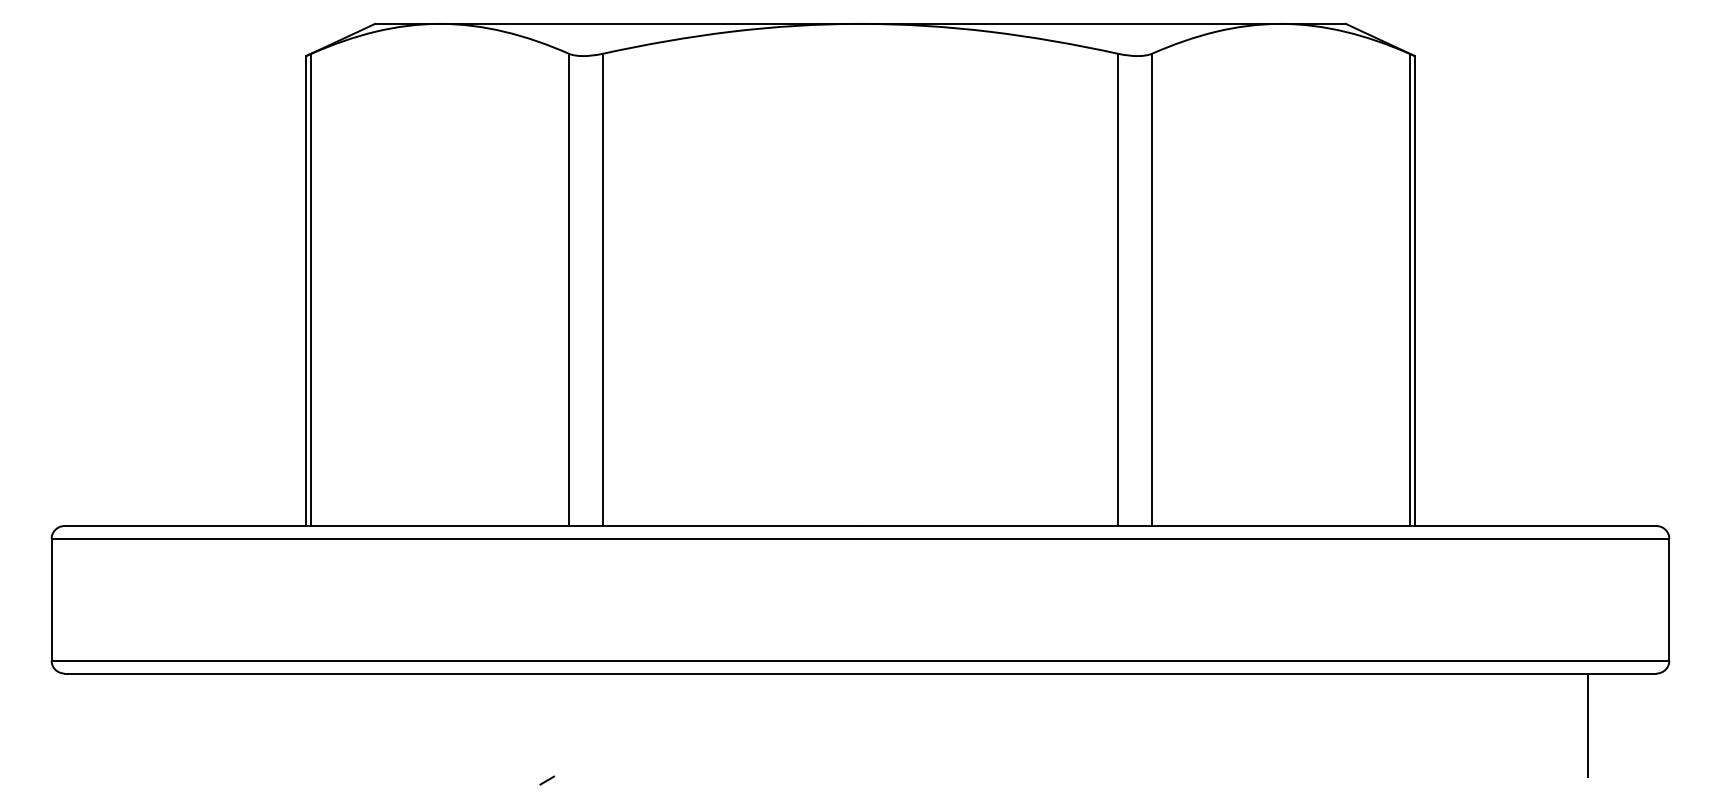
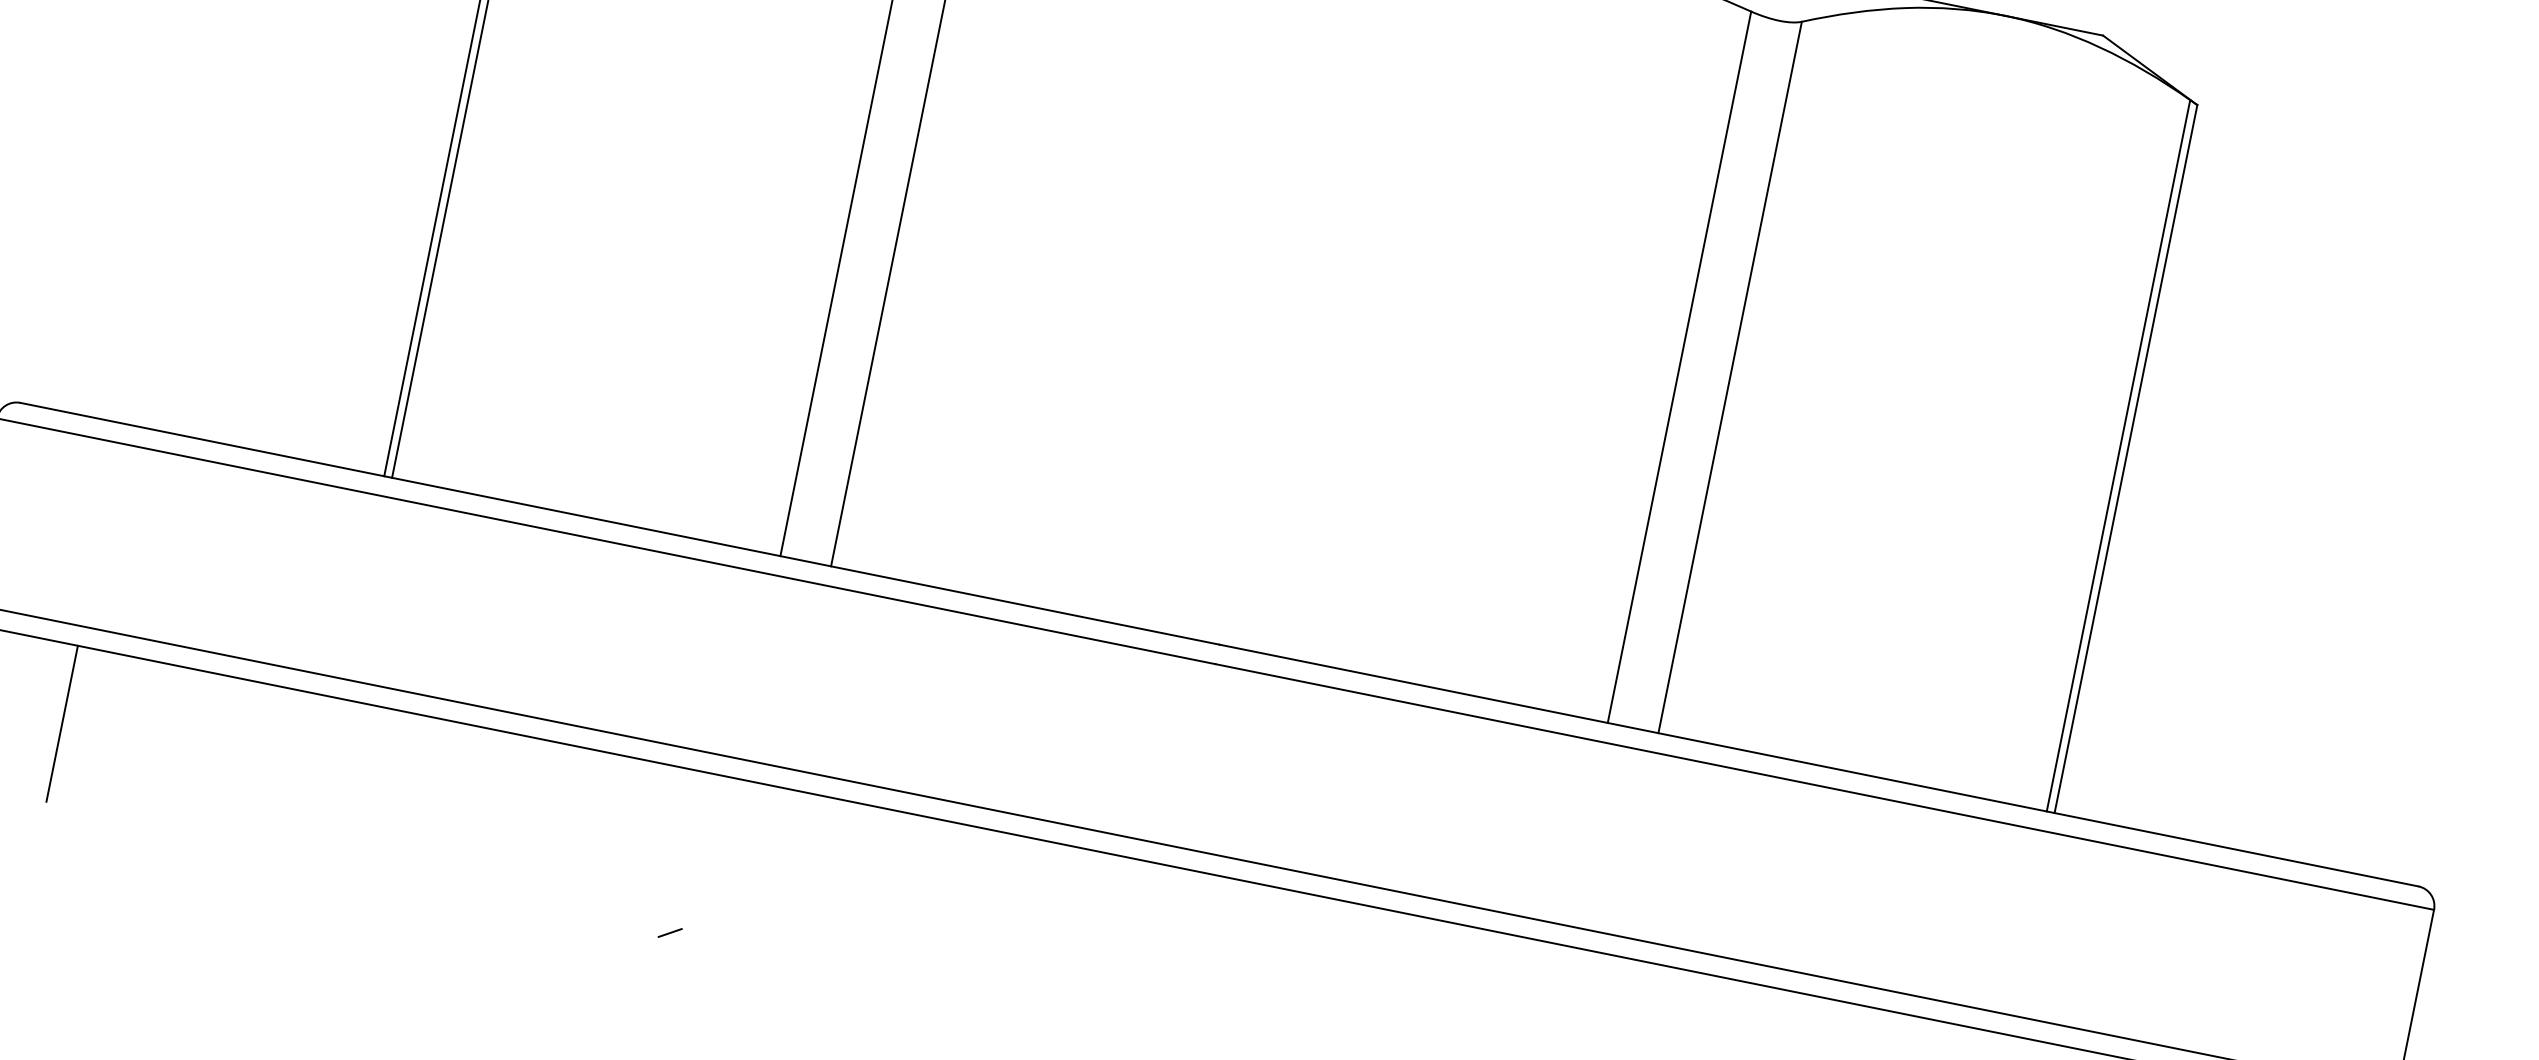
line: (132, 725) -> (62, 724), added

